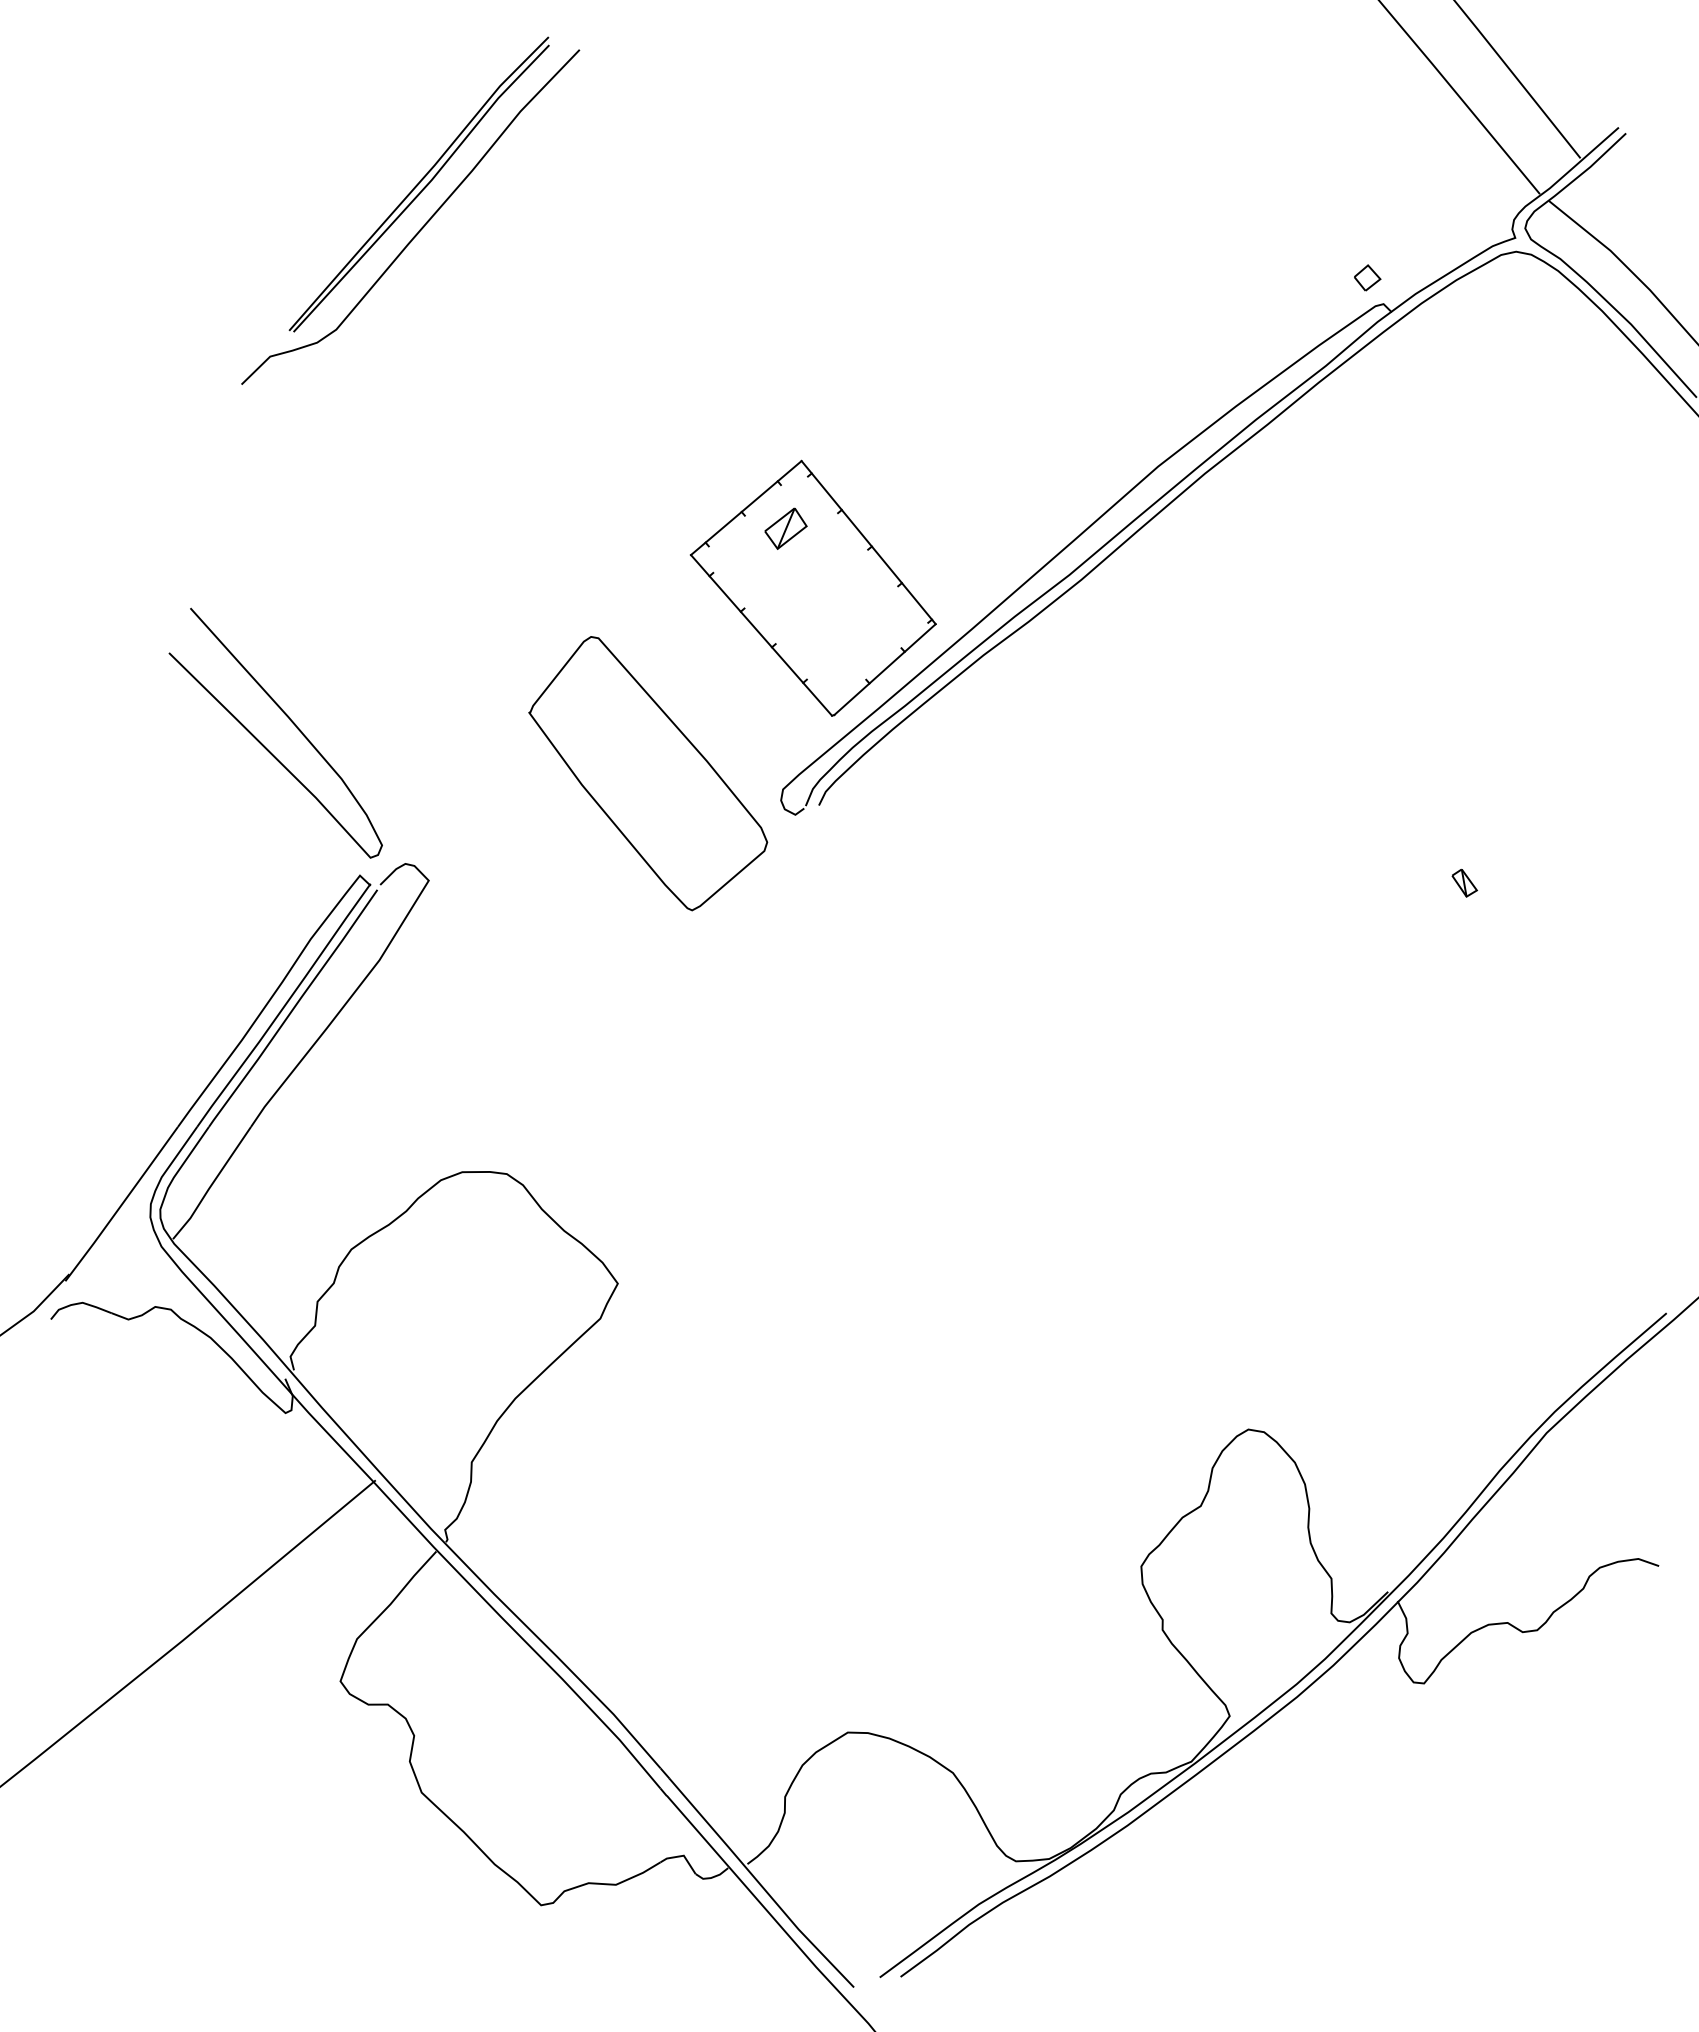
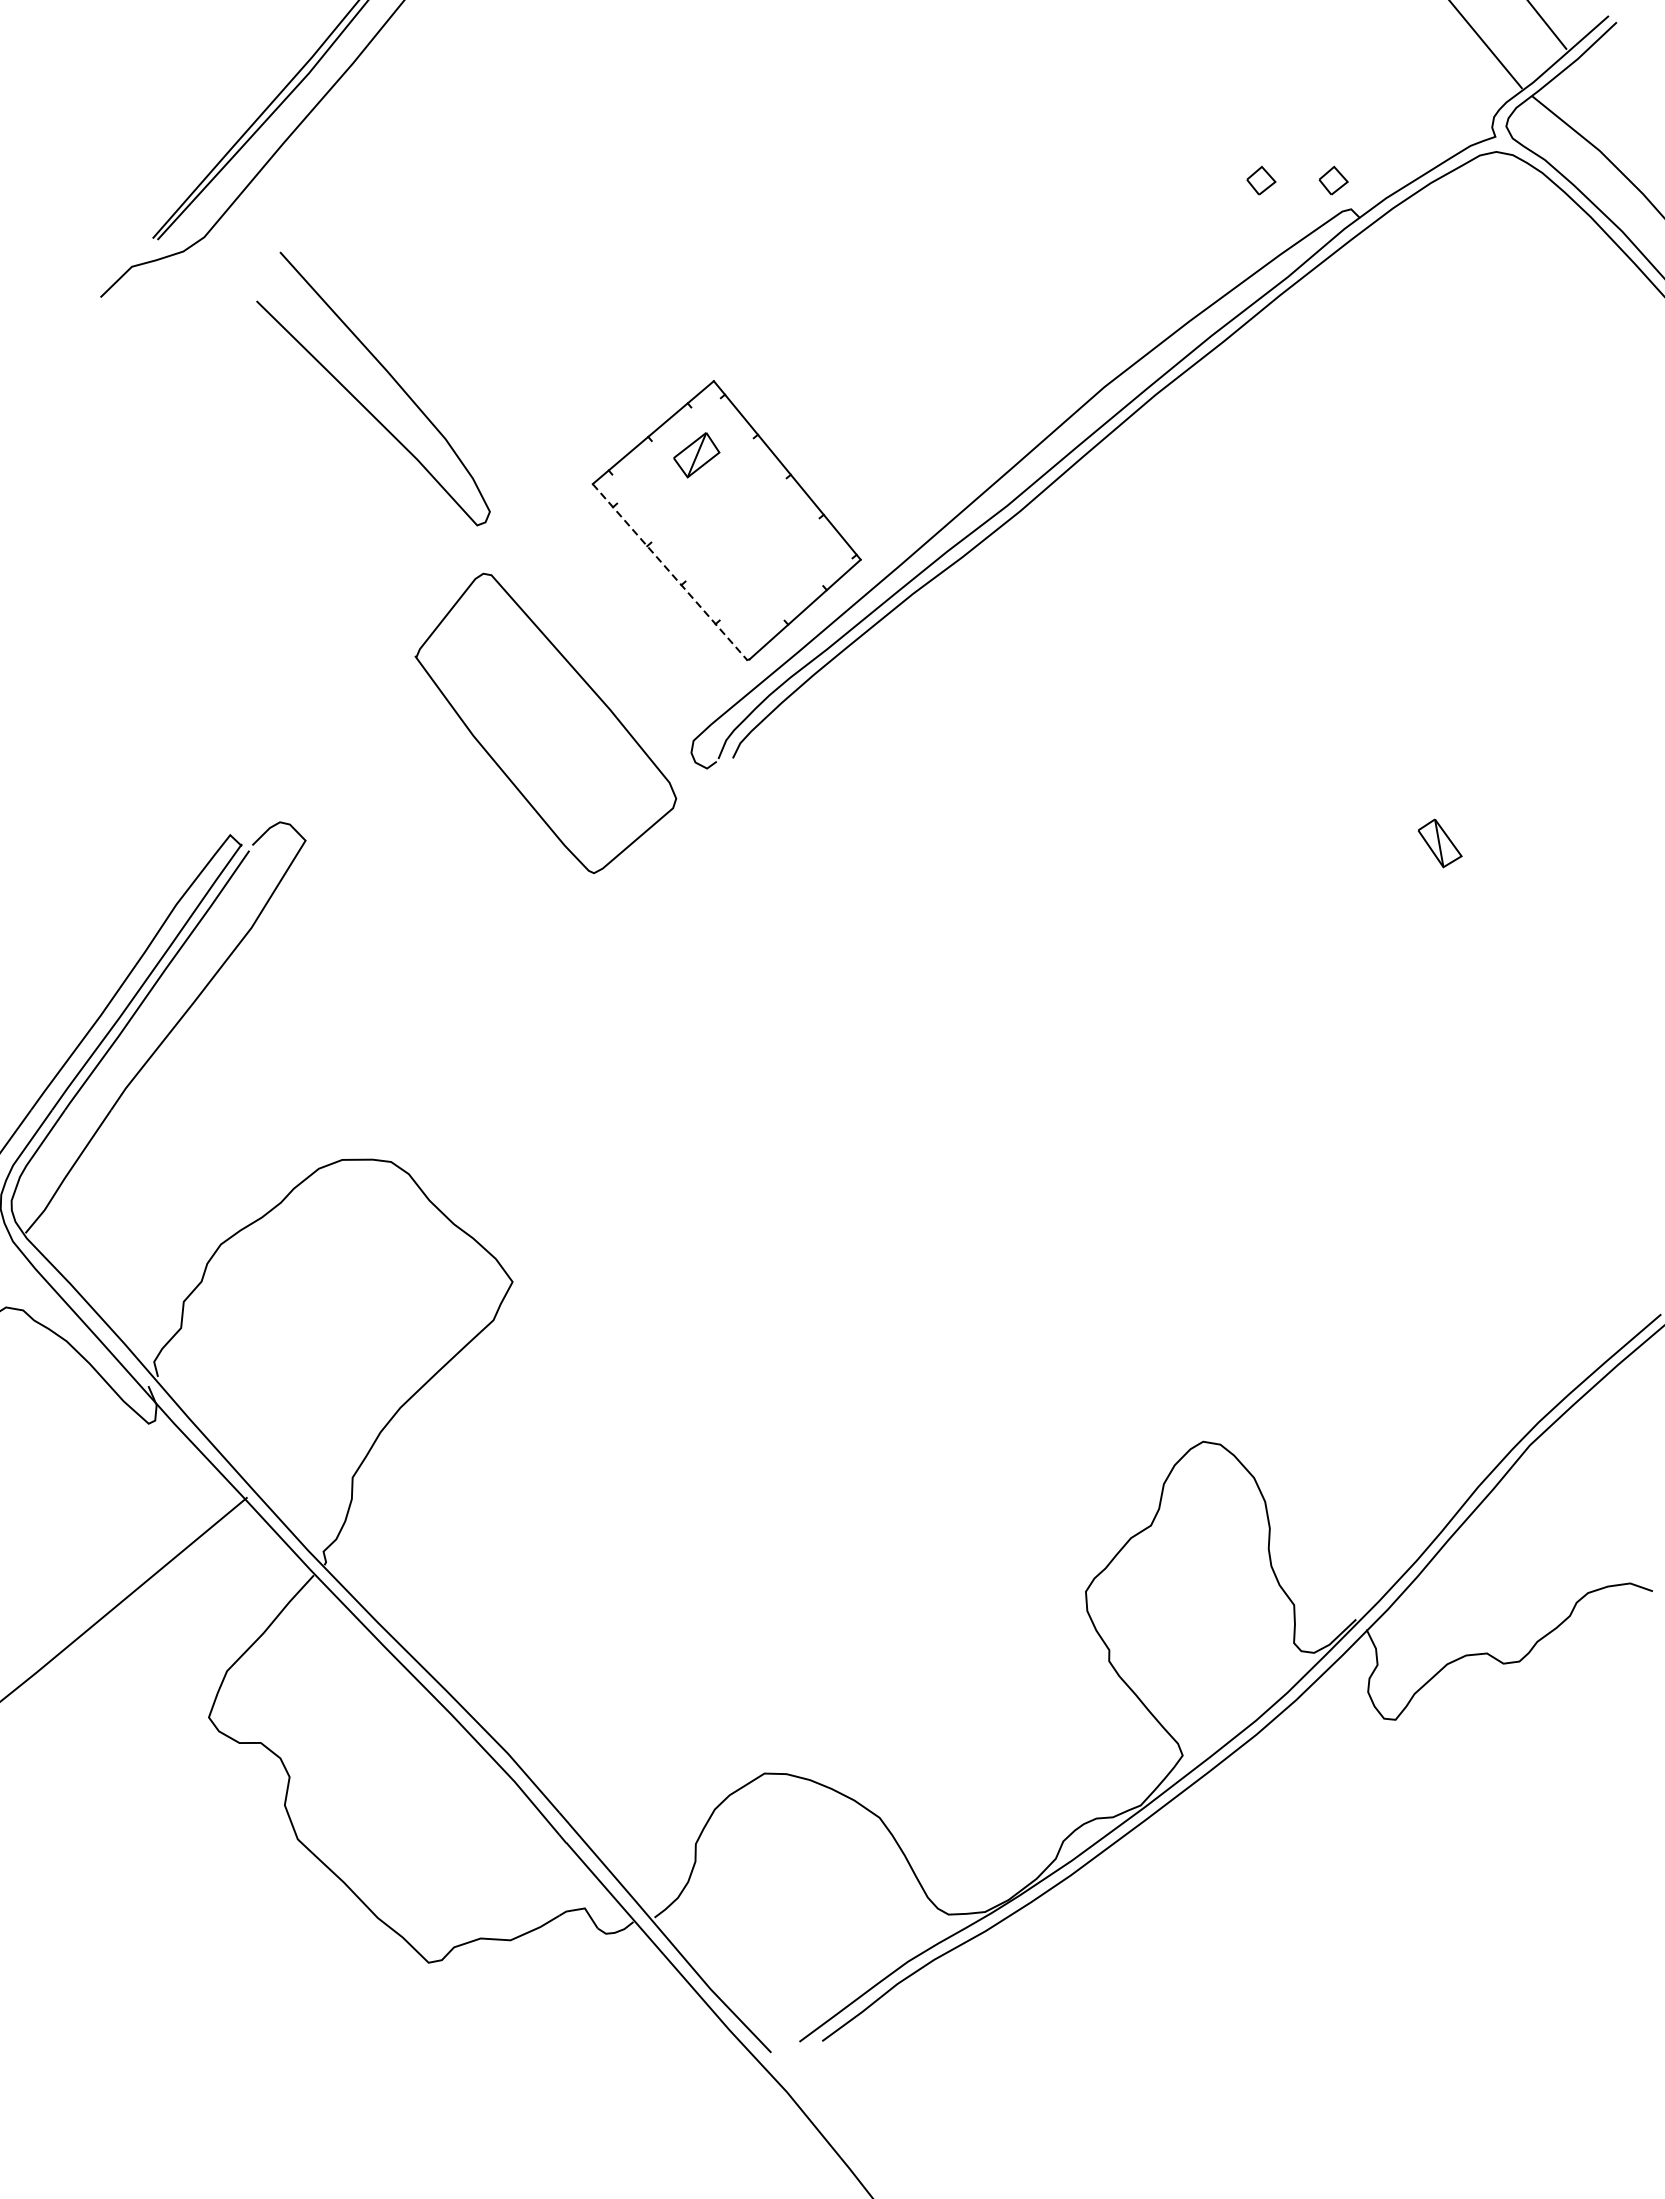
part: (1301, 277) -> (1261, 180), added
line: (761, 635) -> (669, 572), solid -> dashed
curve: (263, 744) -> (360, 401), moved
part: (1464, 882) -> (1439, 842), size x1.6

